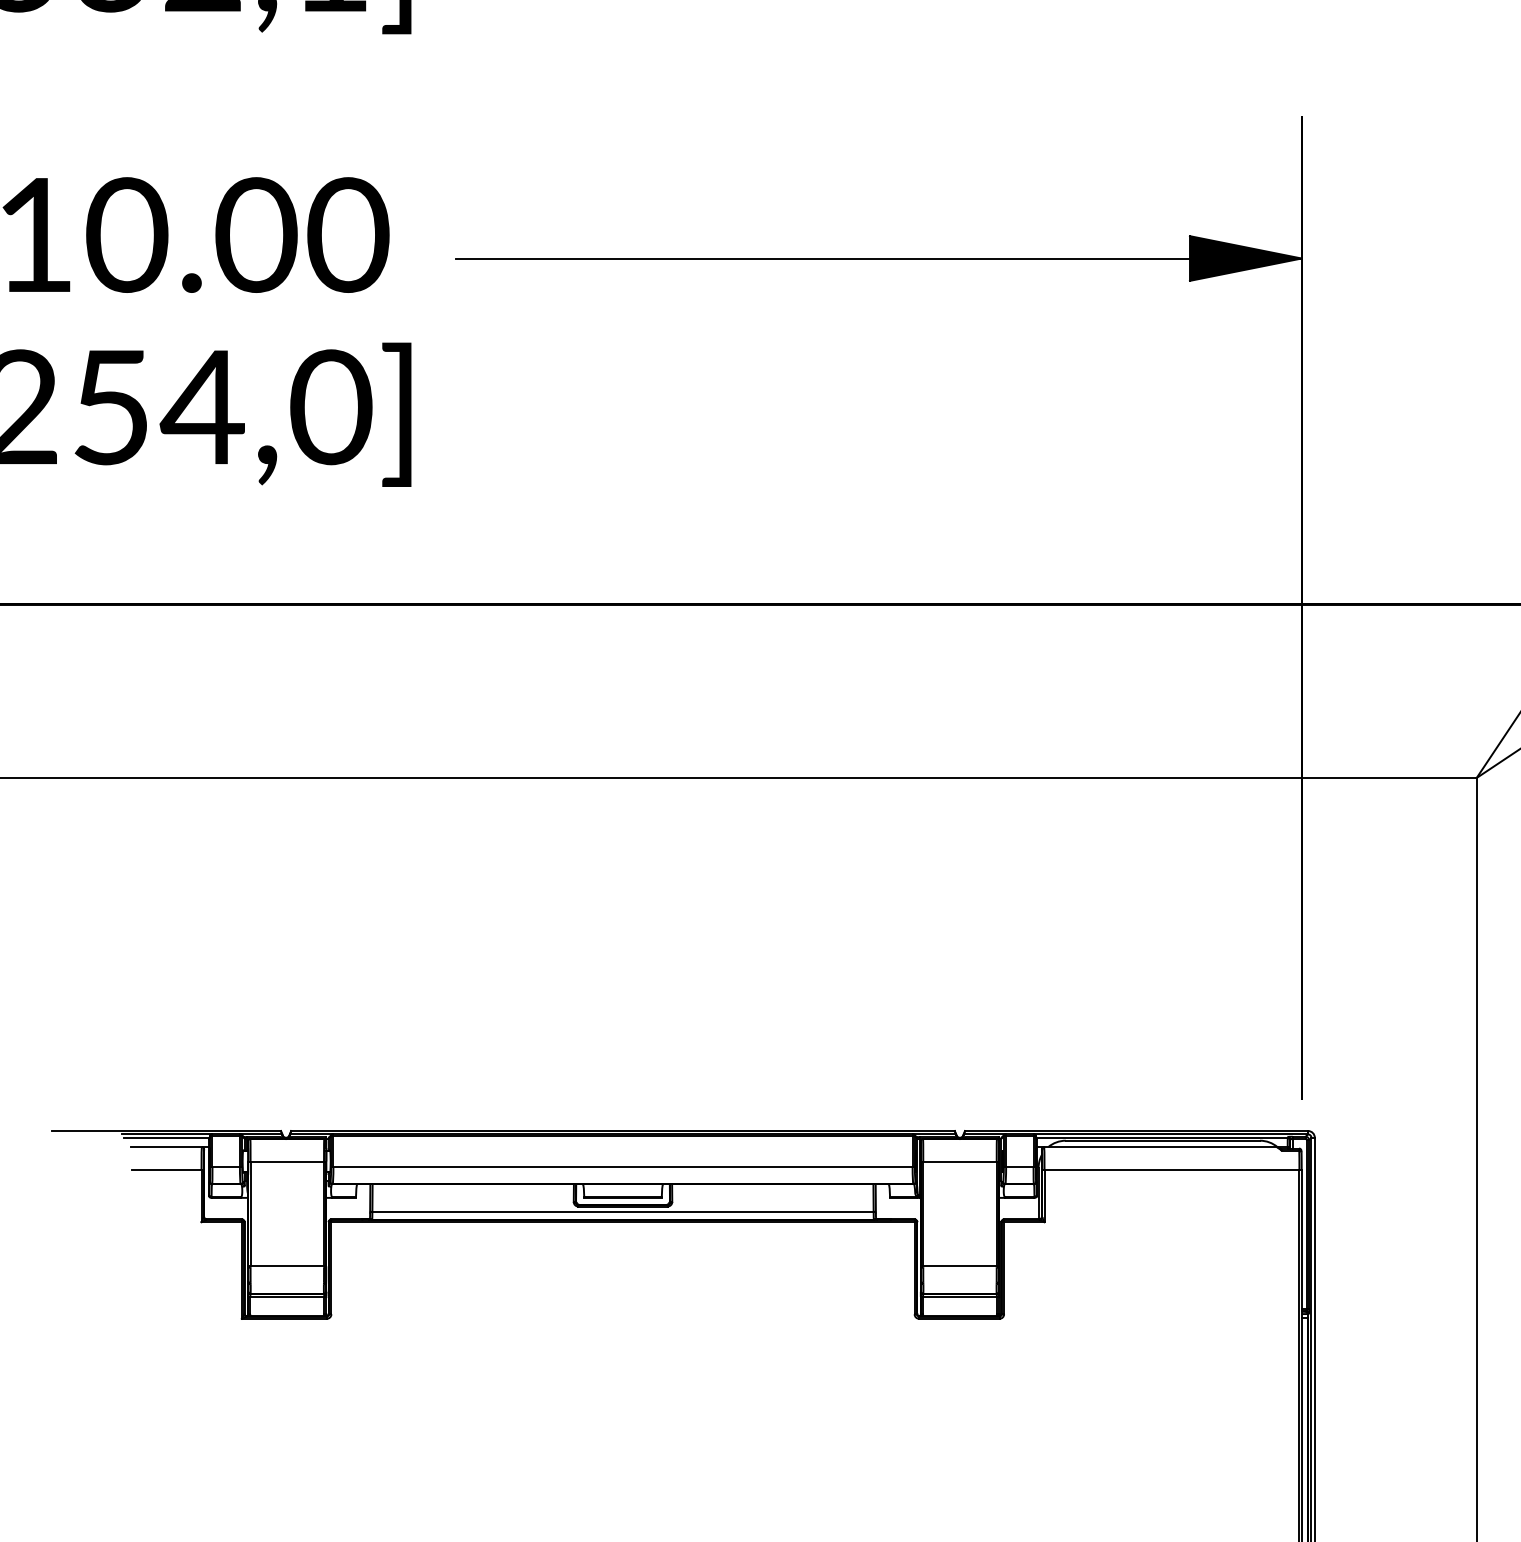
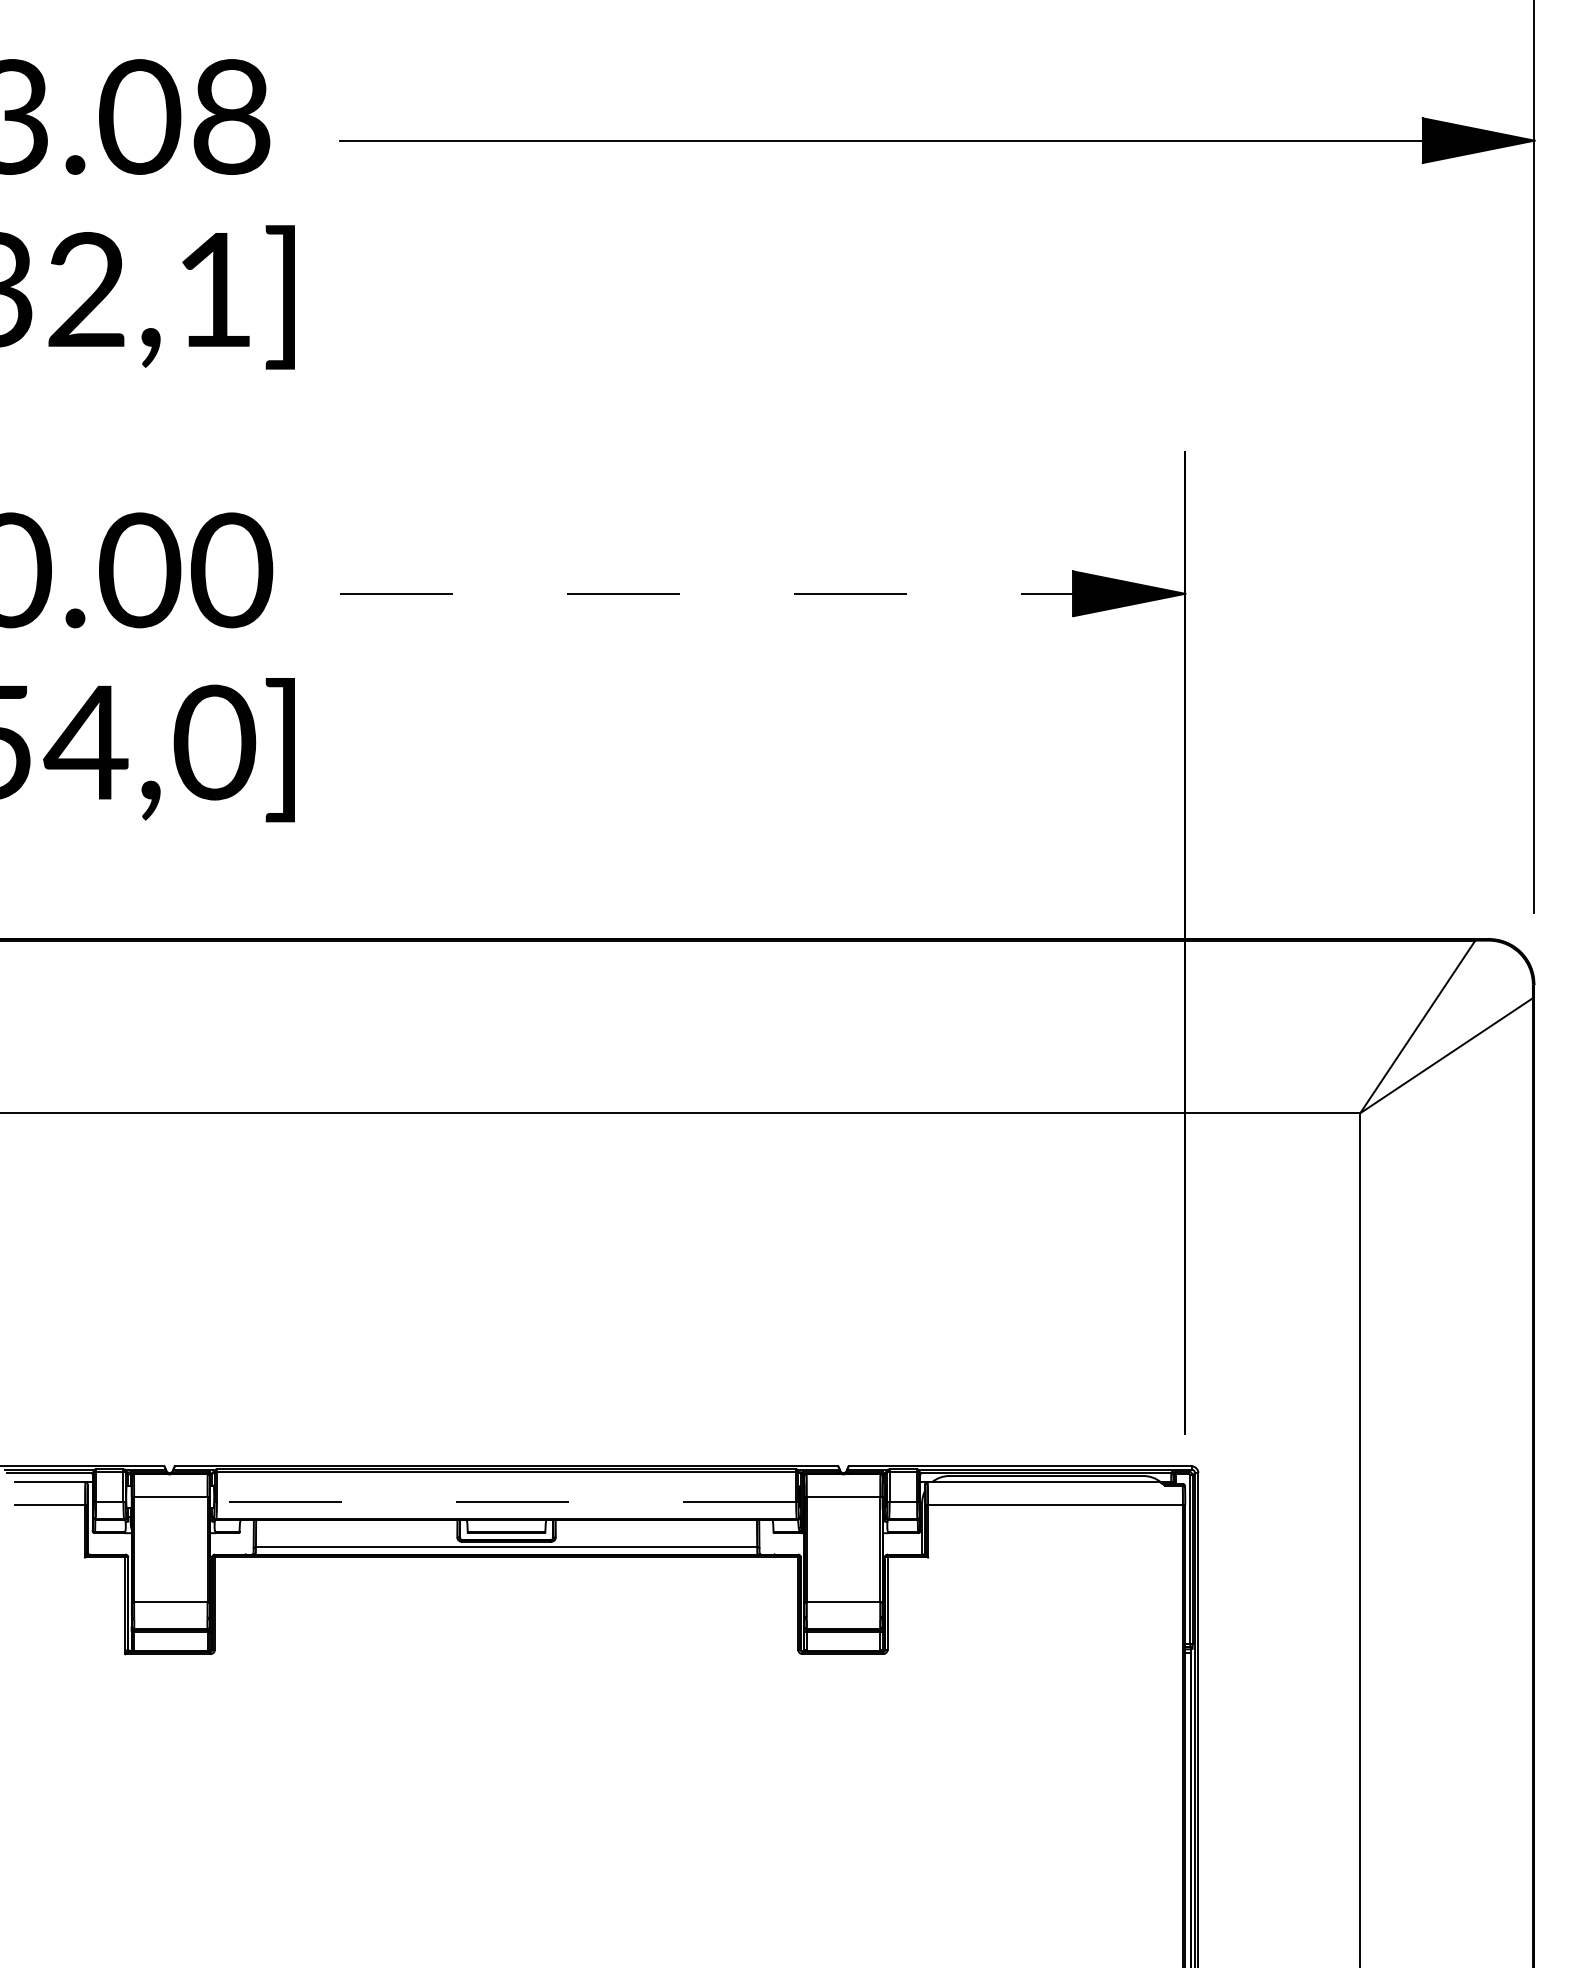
line: (822, 258) -> (706, 593), solid -> dashed
line: (622, 1167) -> (506, 1502), solid -> dashed

